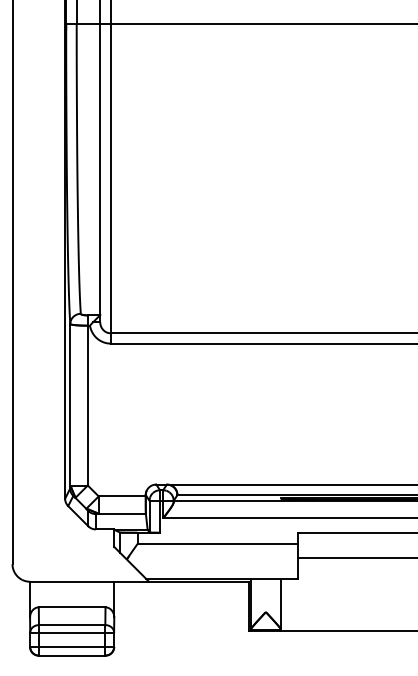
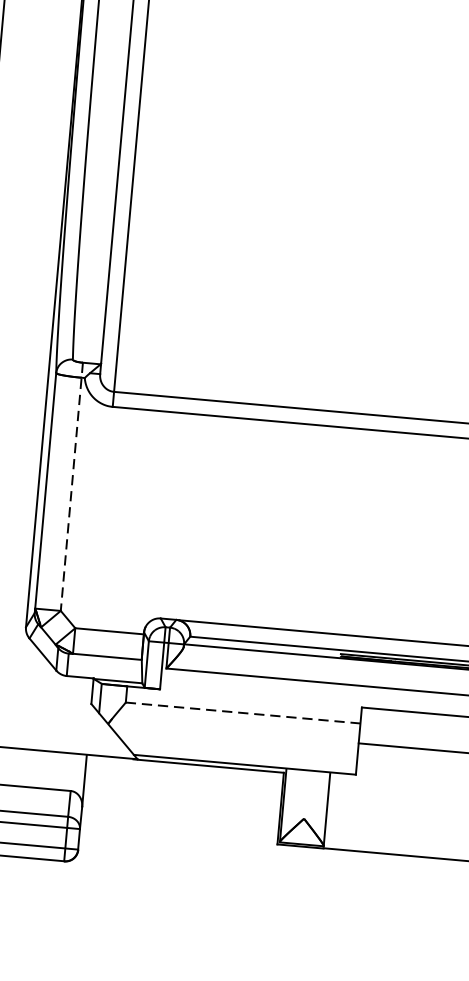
line: (87, 400) -> (71, 486), solid -> dashed
line: (218, 543) -> (243, 712), solid -> dashed

